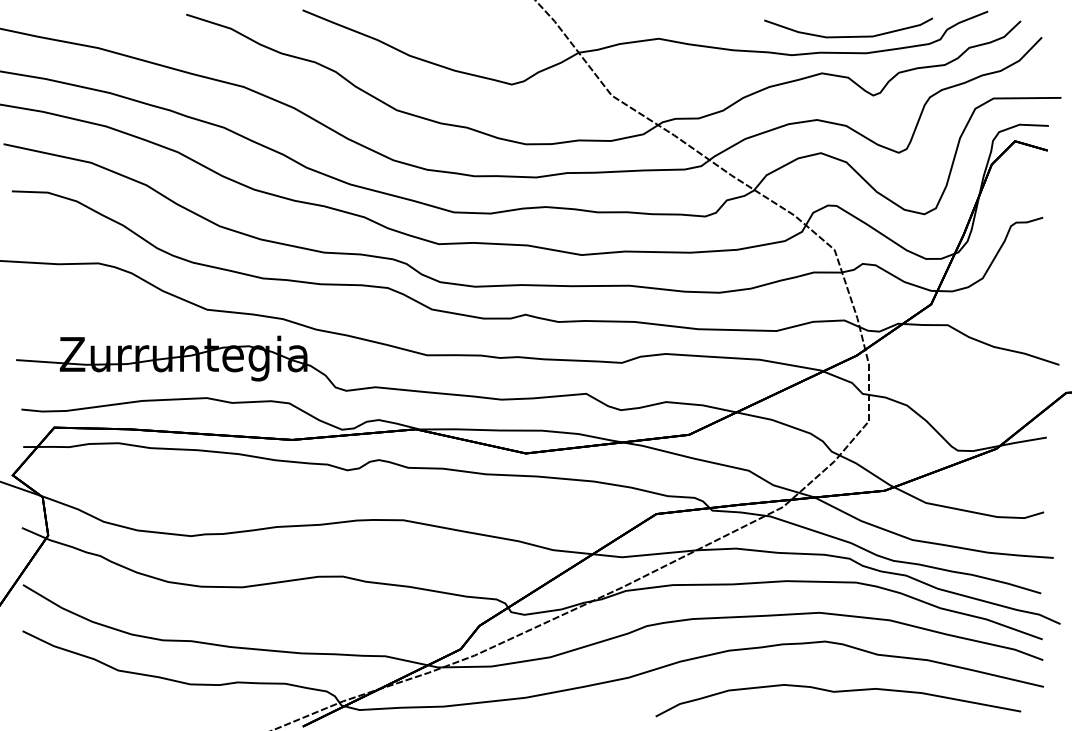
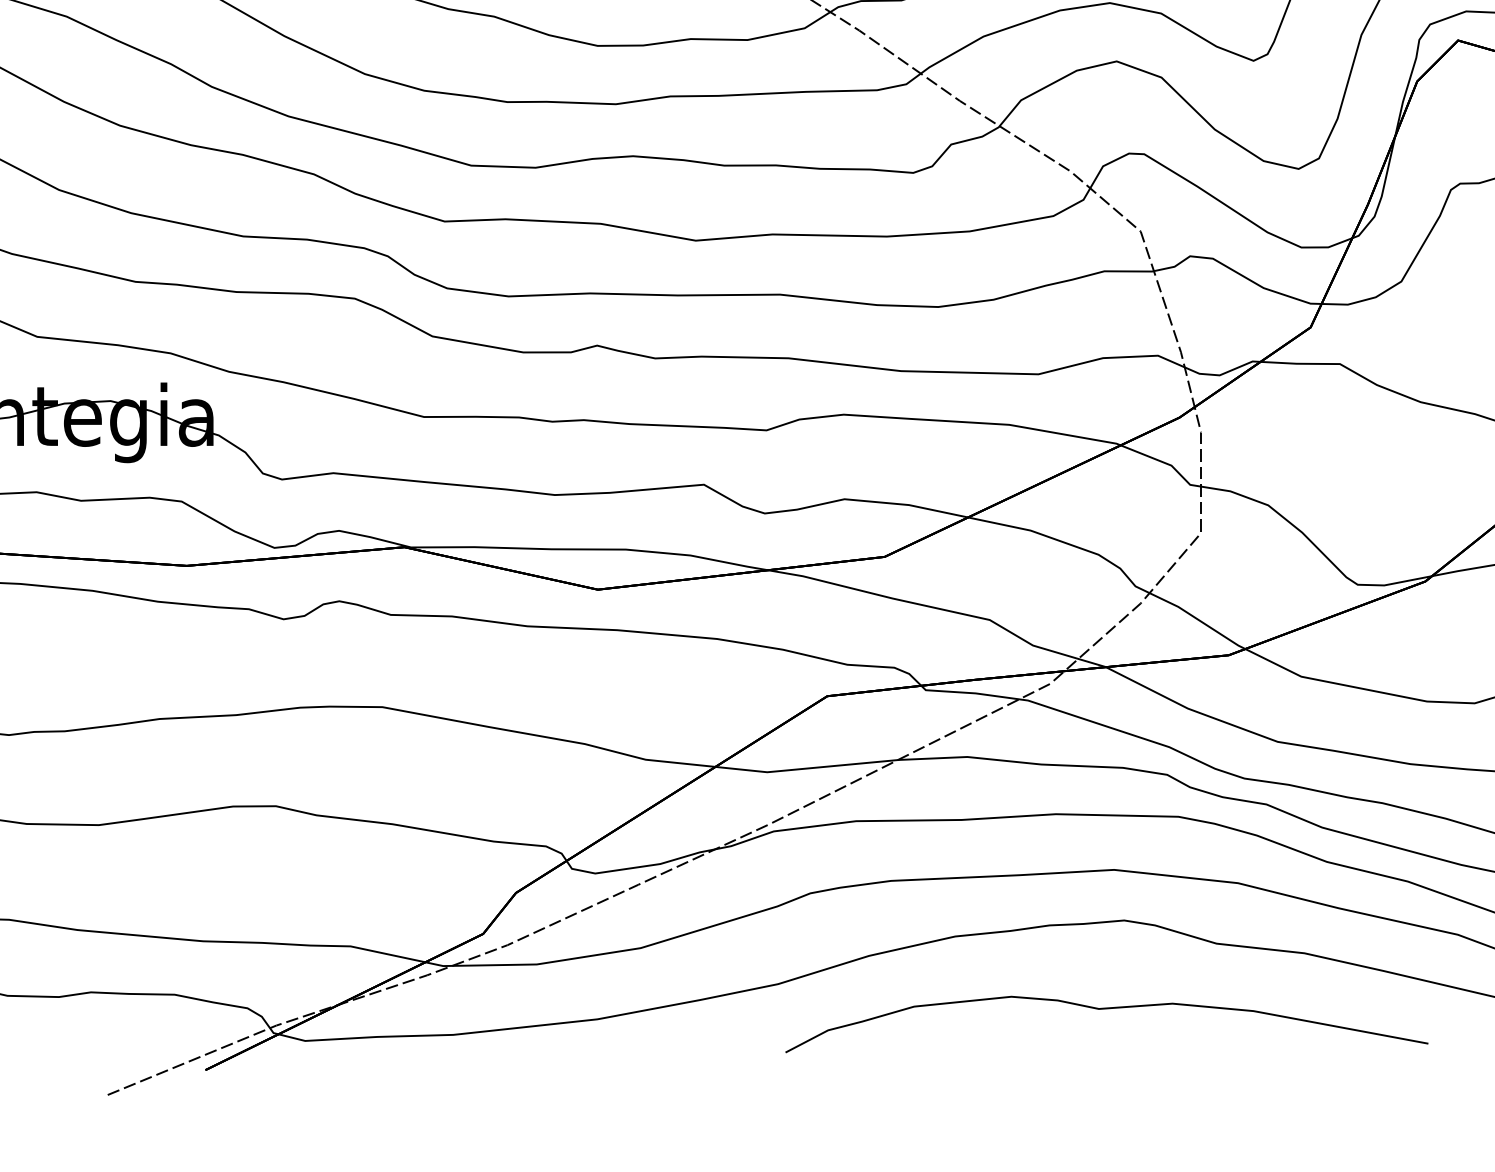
curve: (838, 692) -> (1107, 1010), moved

